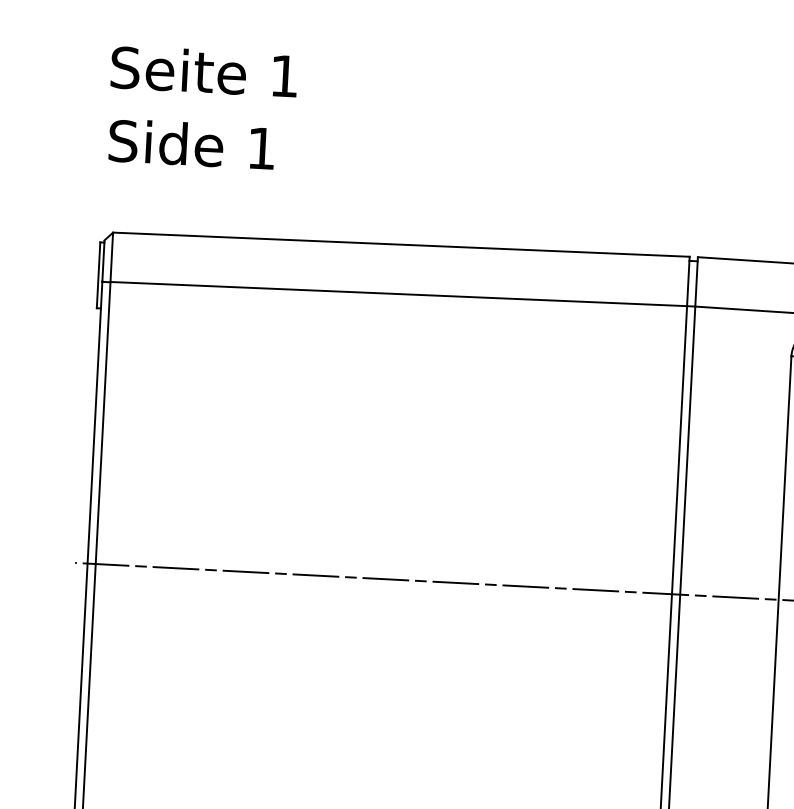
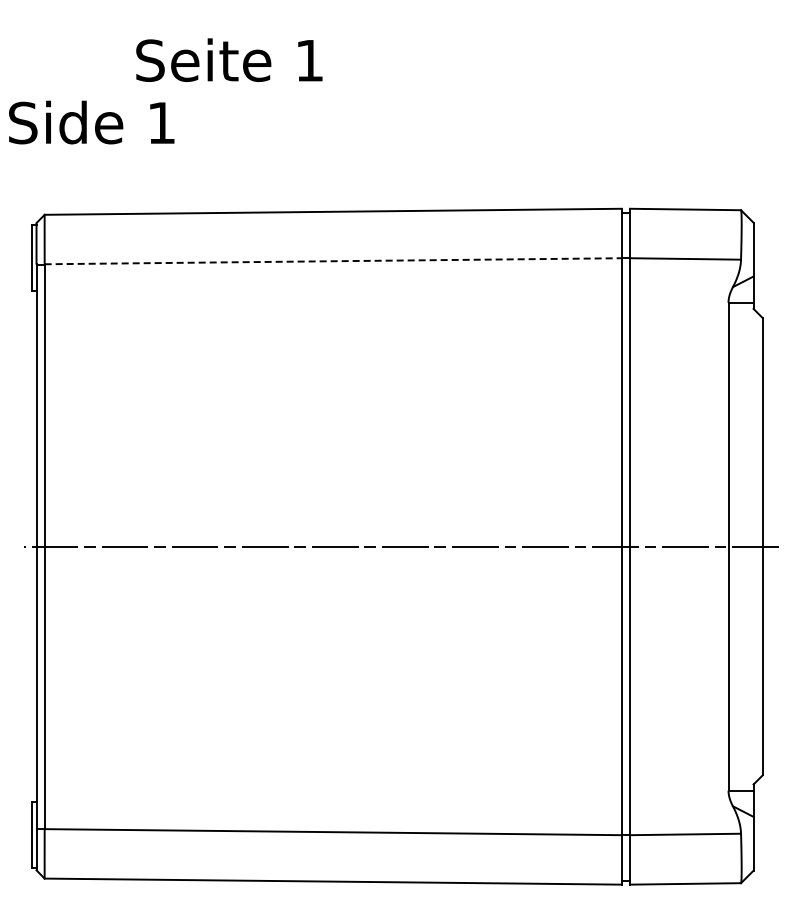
text: (204, 70) -> (229, 59), moved
text: (191, 144) -> (91, 122), moved
line: (399, 294) -> (333, 261), solid -> dashed

